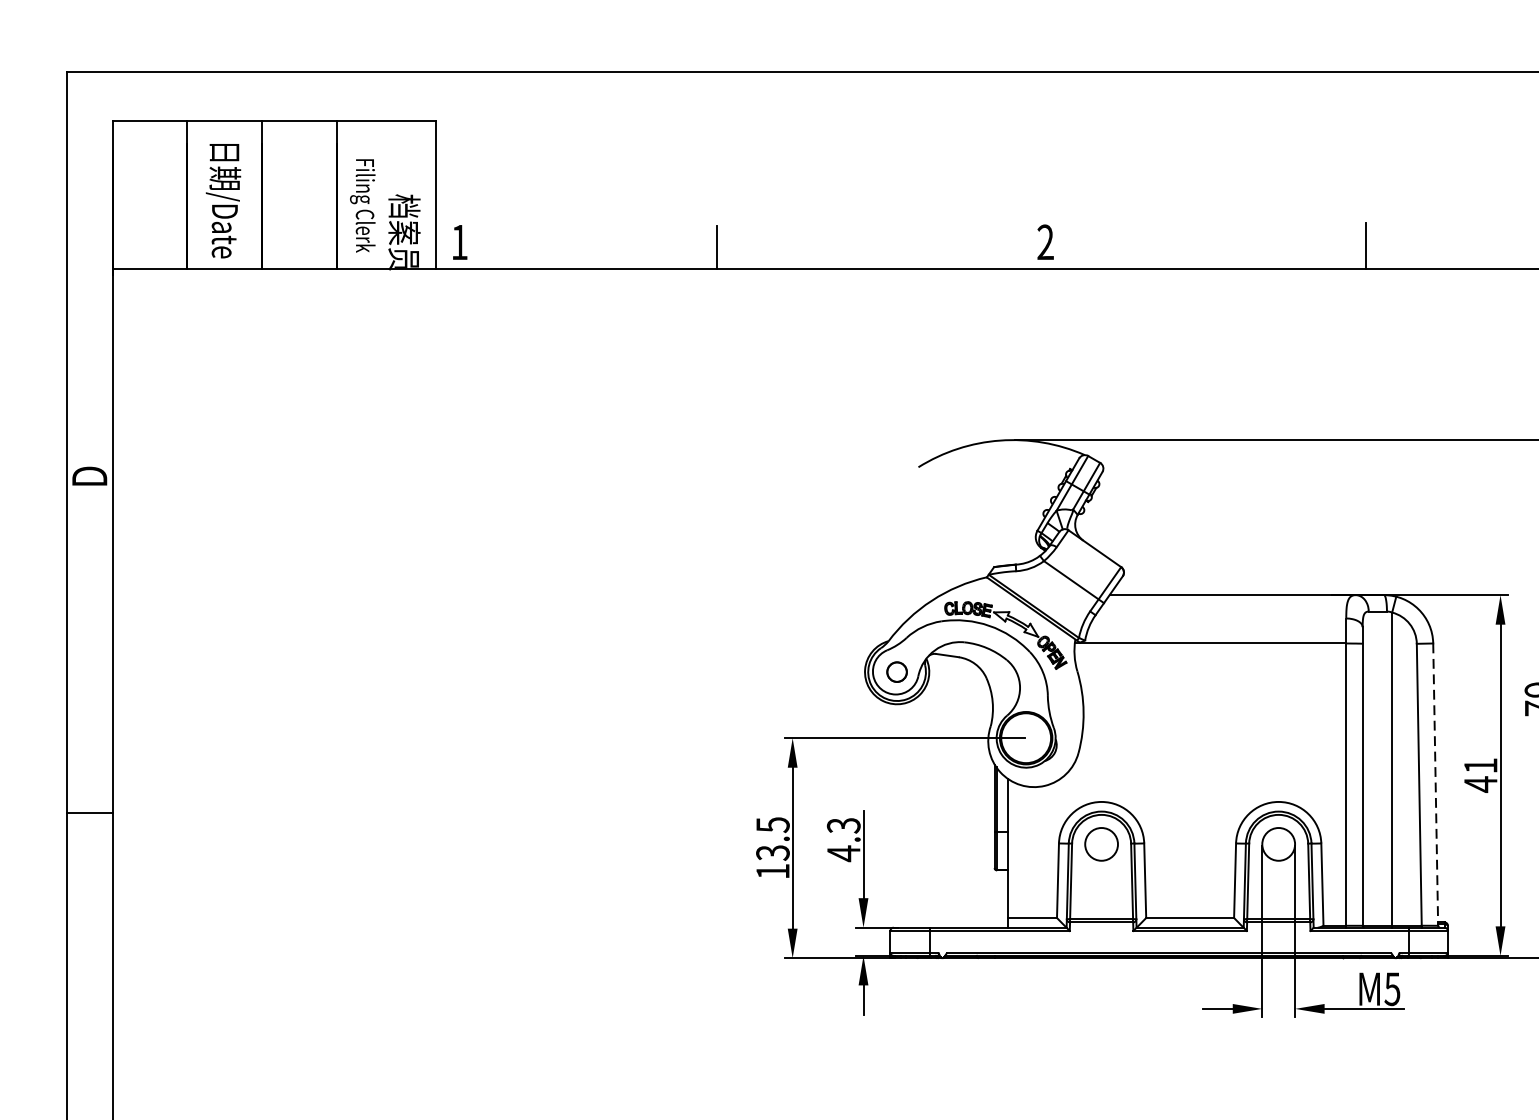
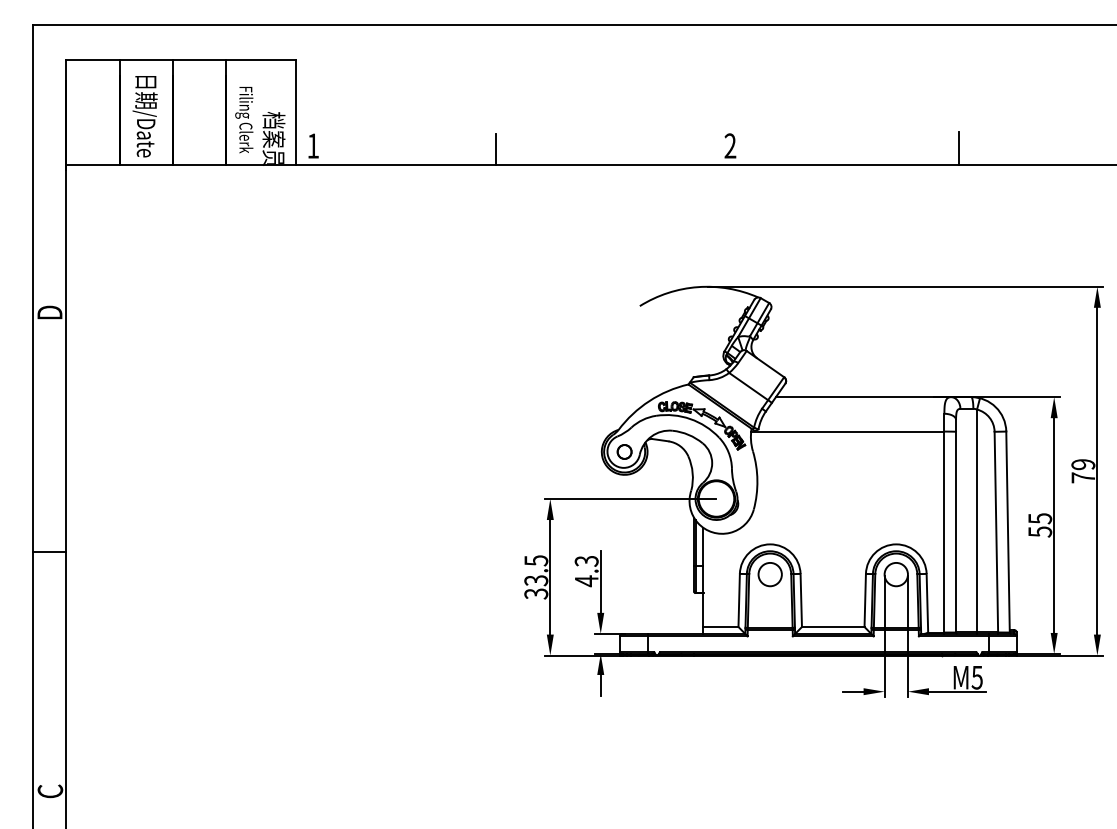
text: (1481, 775) -> (1040, 525), 41 -> 55
line: (1436, 785) -> (1008, 532), dashed -> solid
text: (773, 870) -> (536, 593), 13.5 -> 33.5

